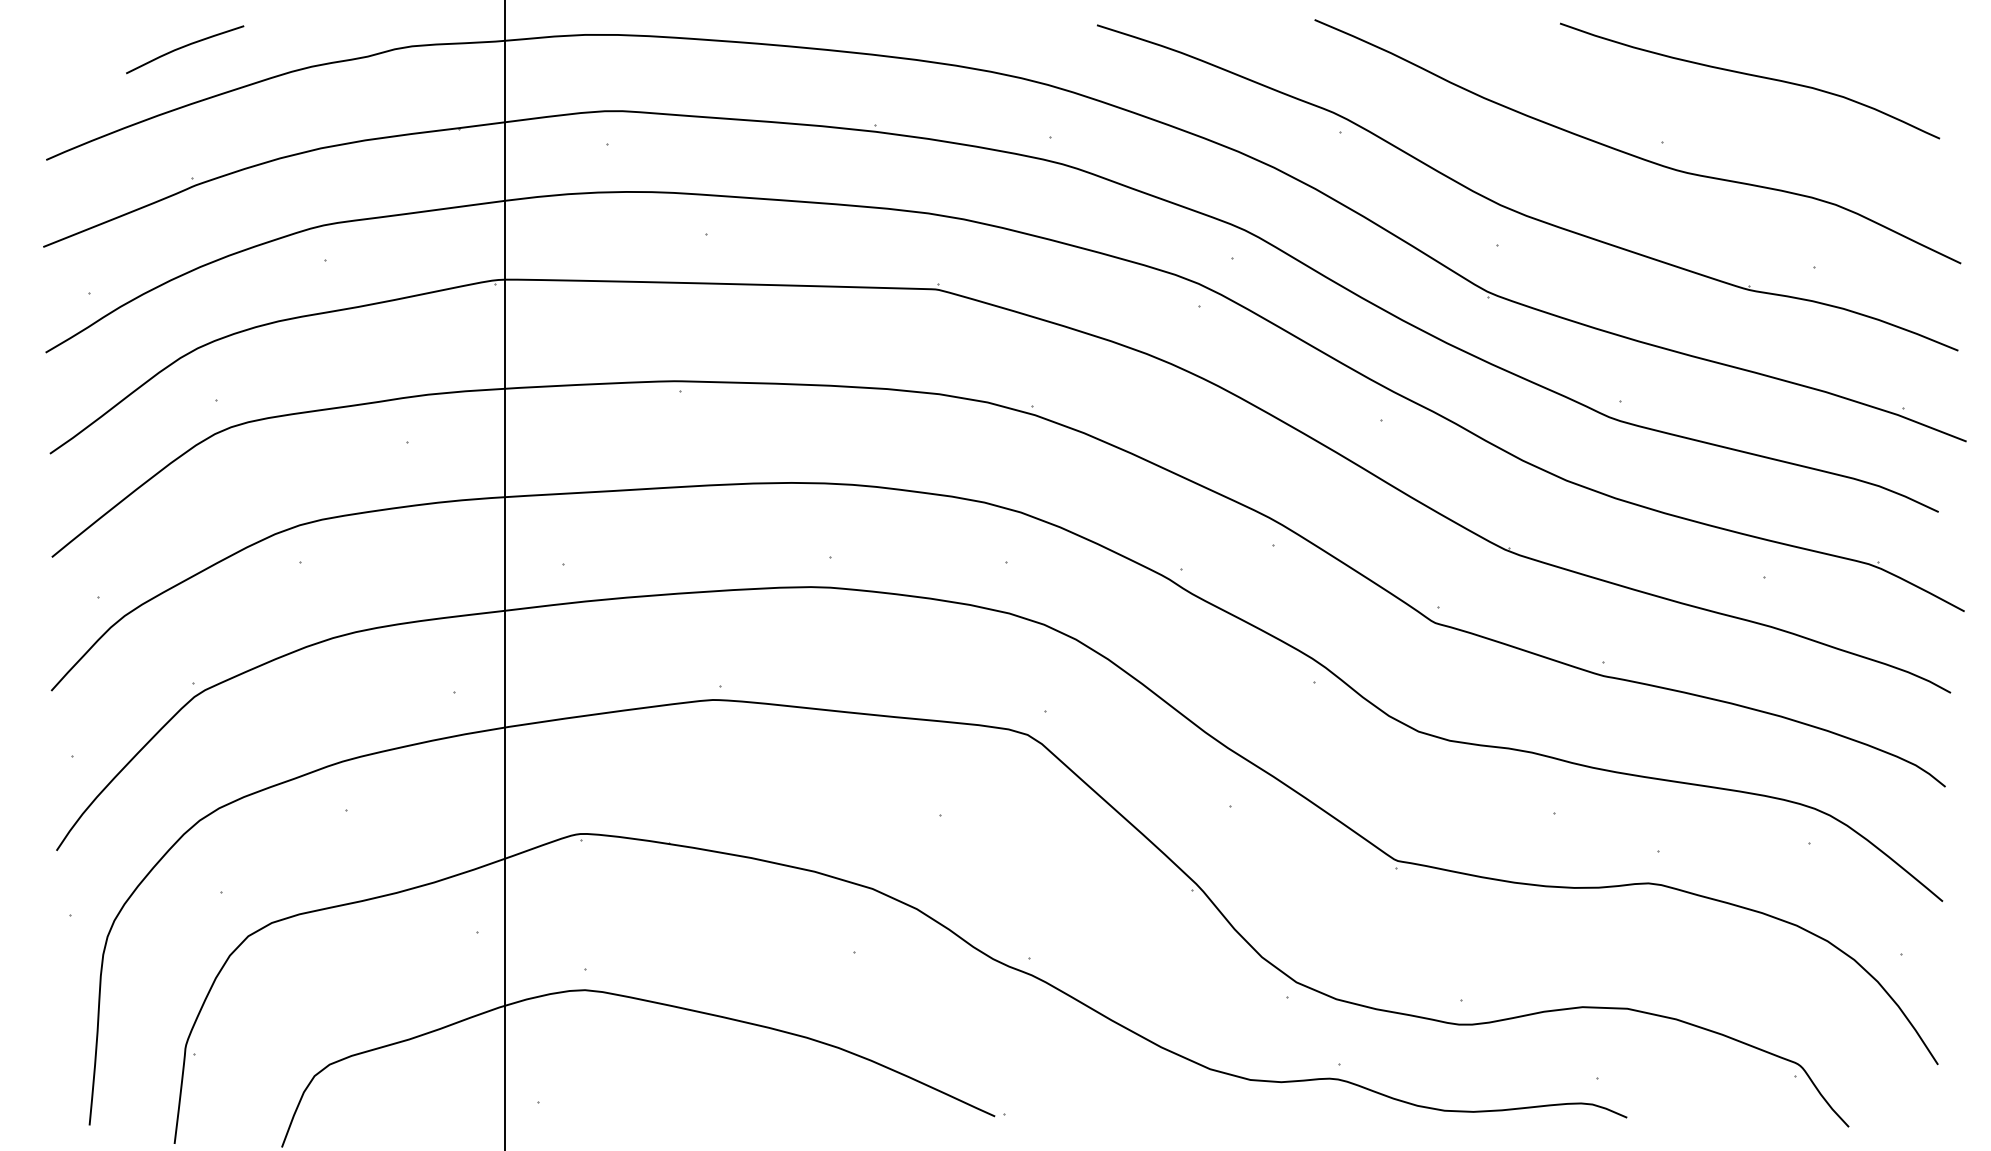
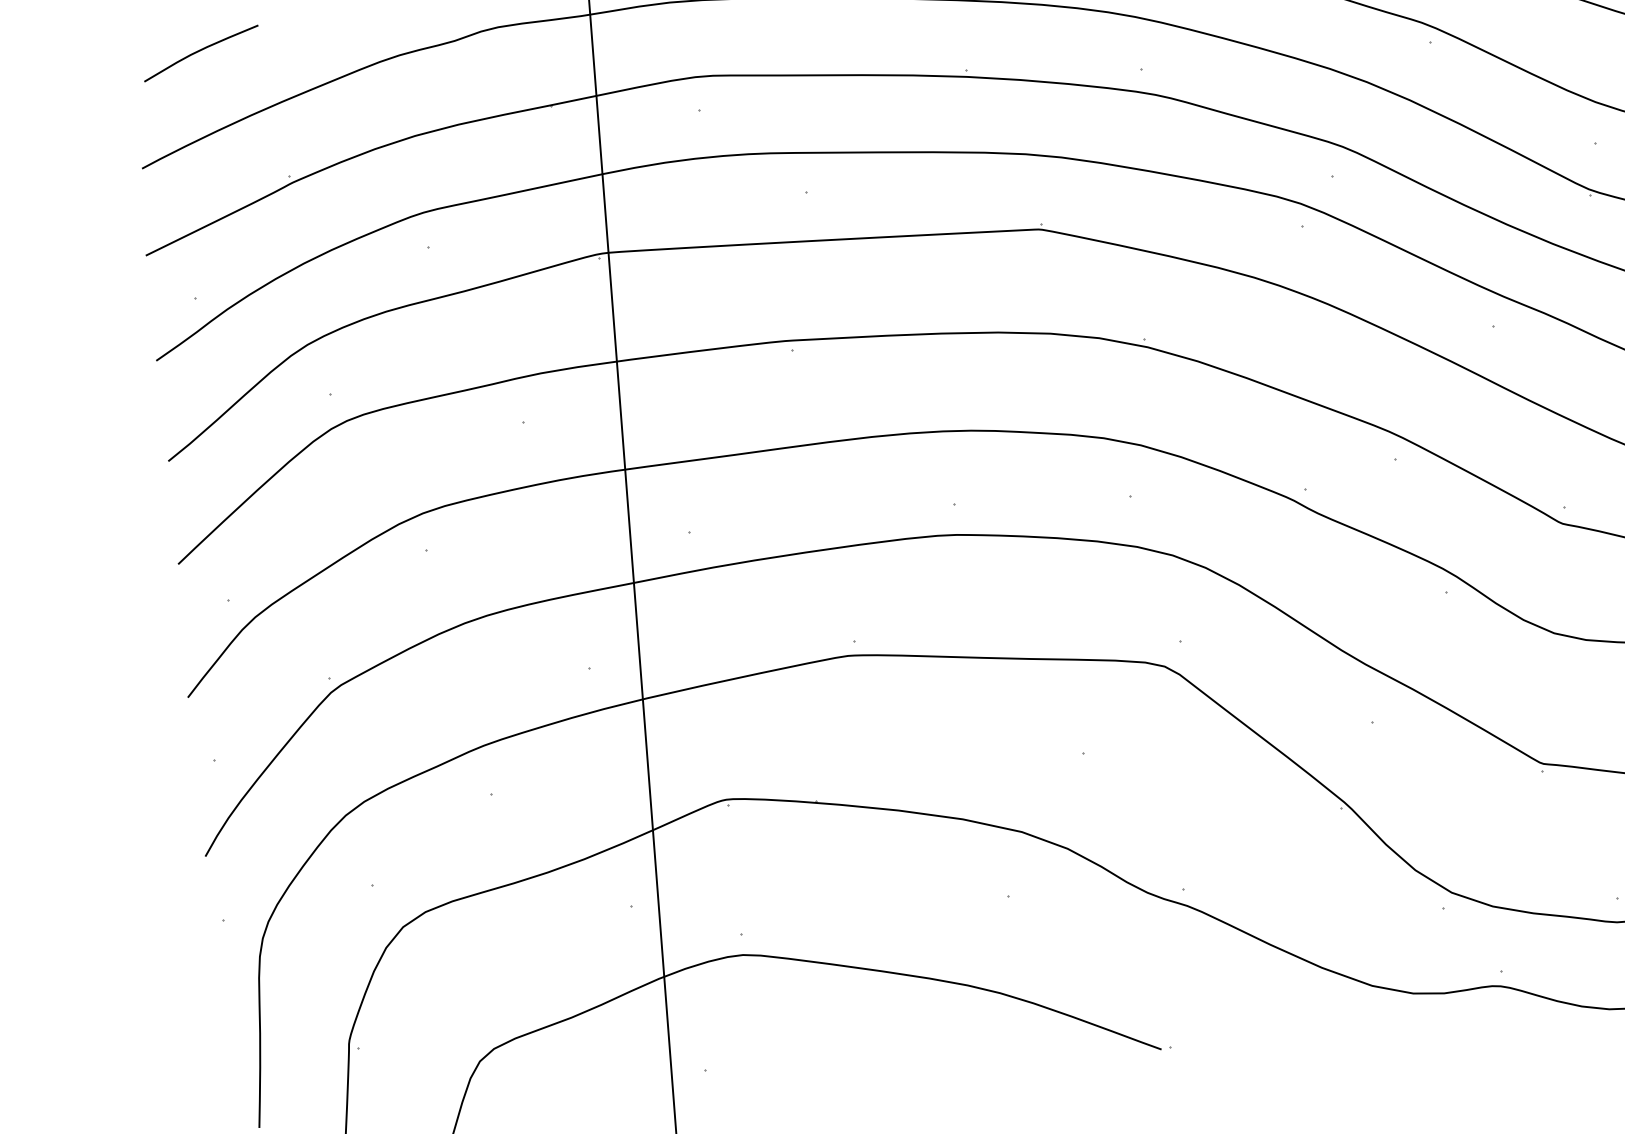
curve: (184, 47) -> (200, 51), moved

